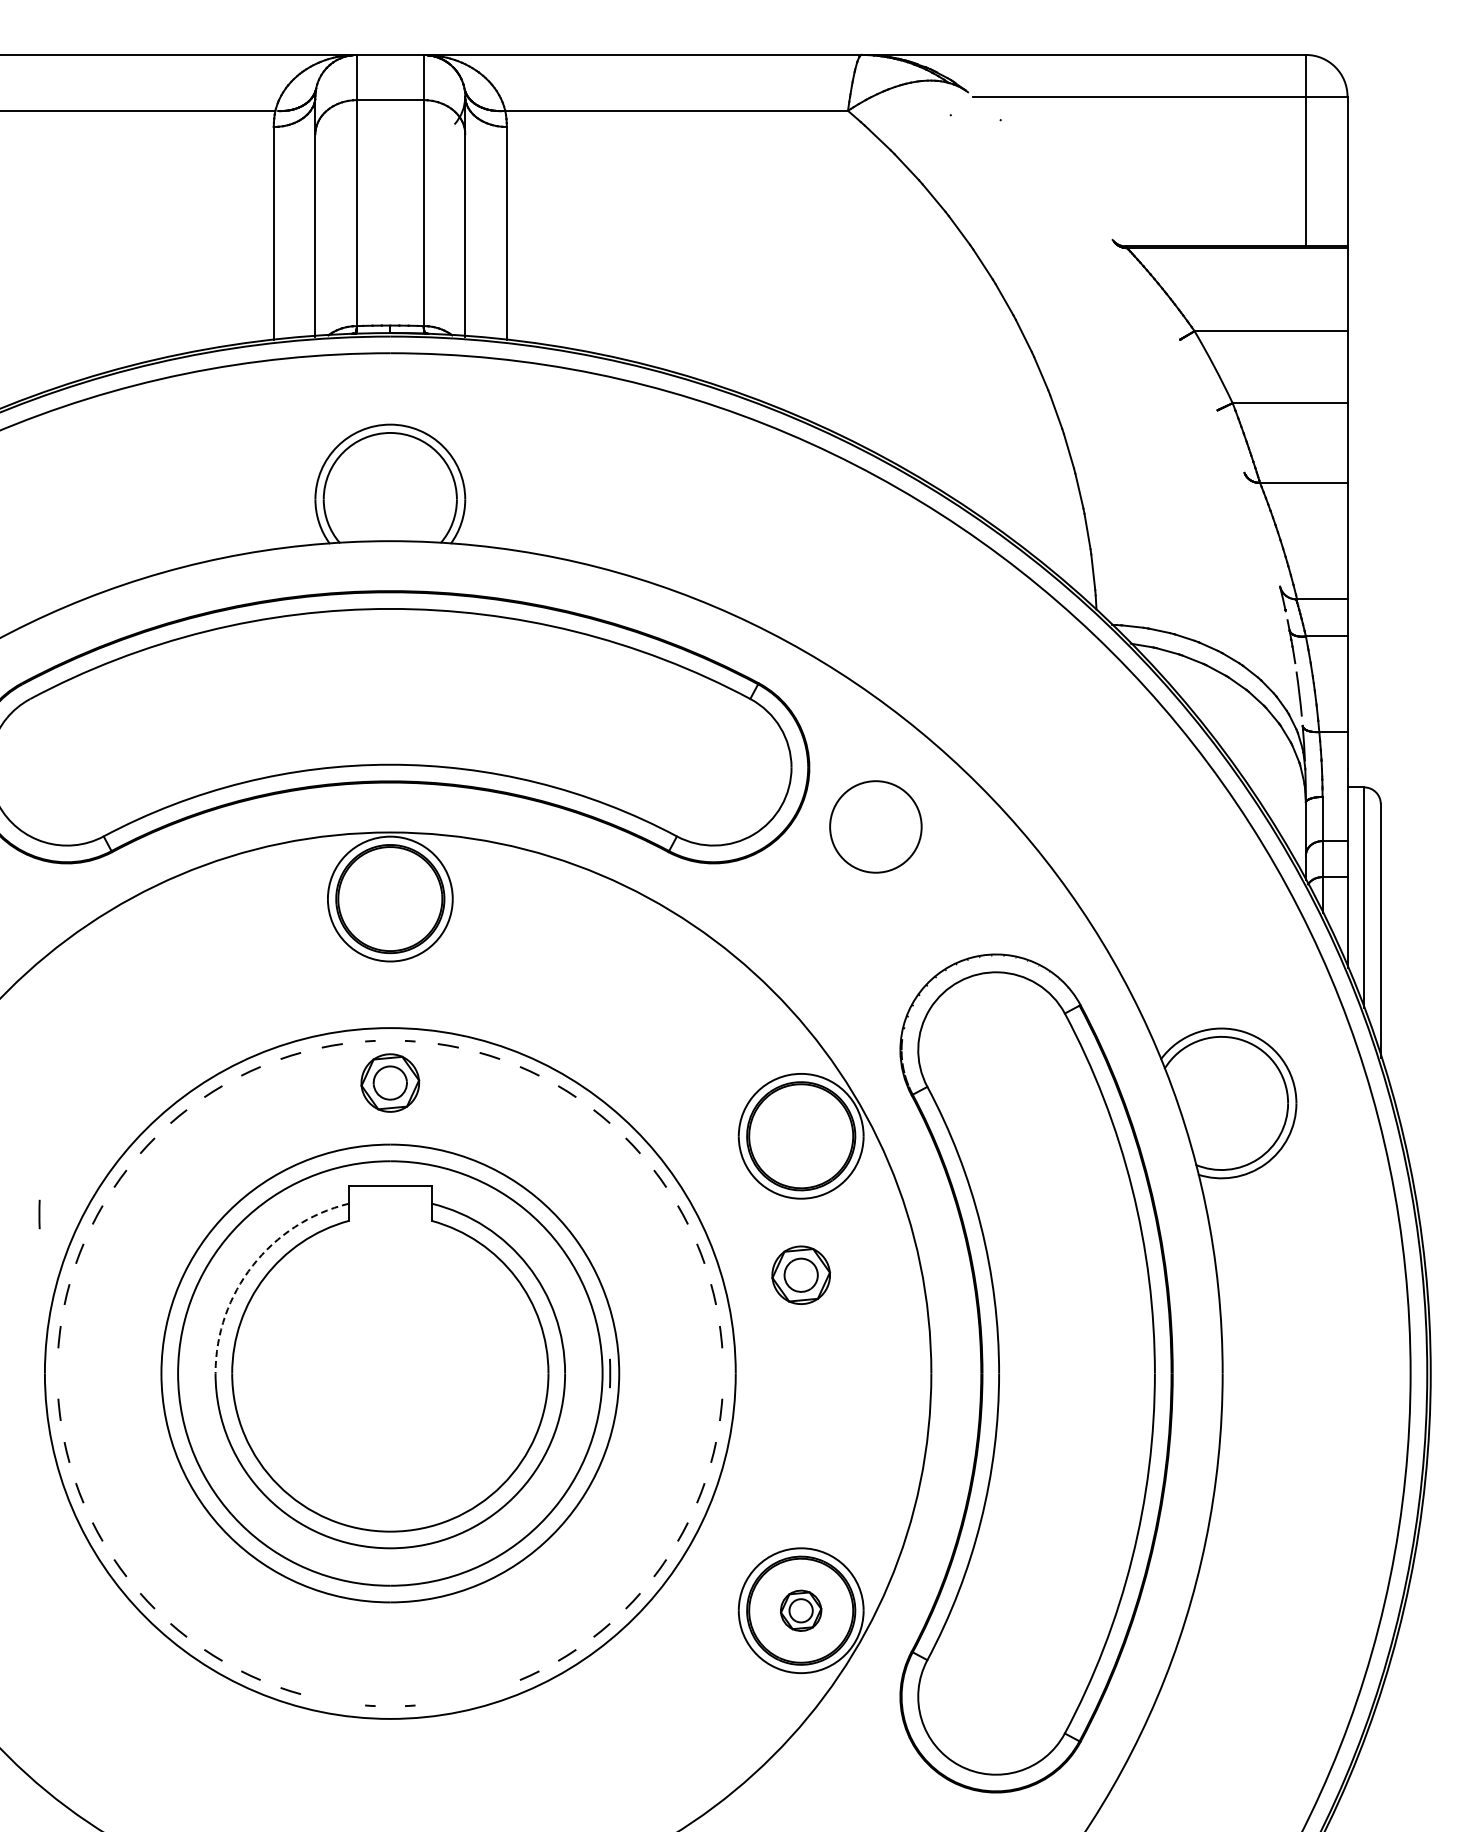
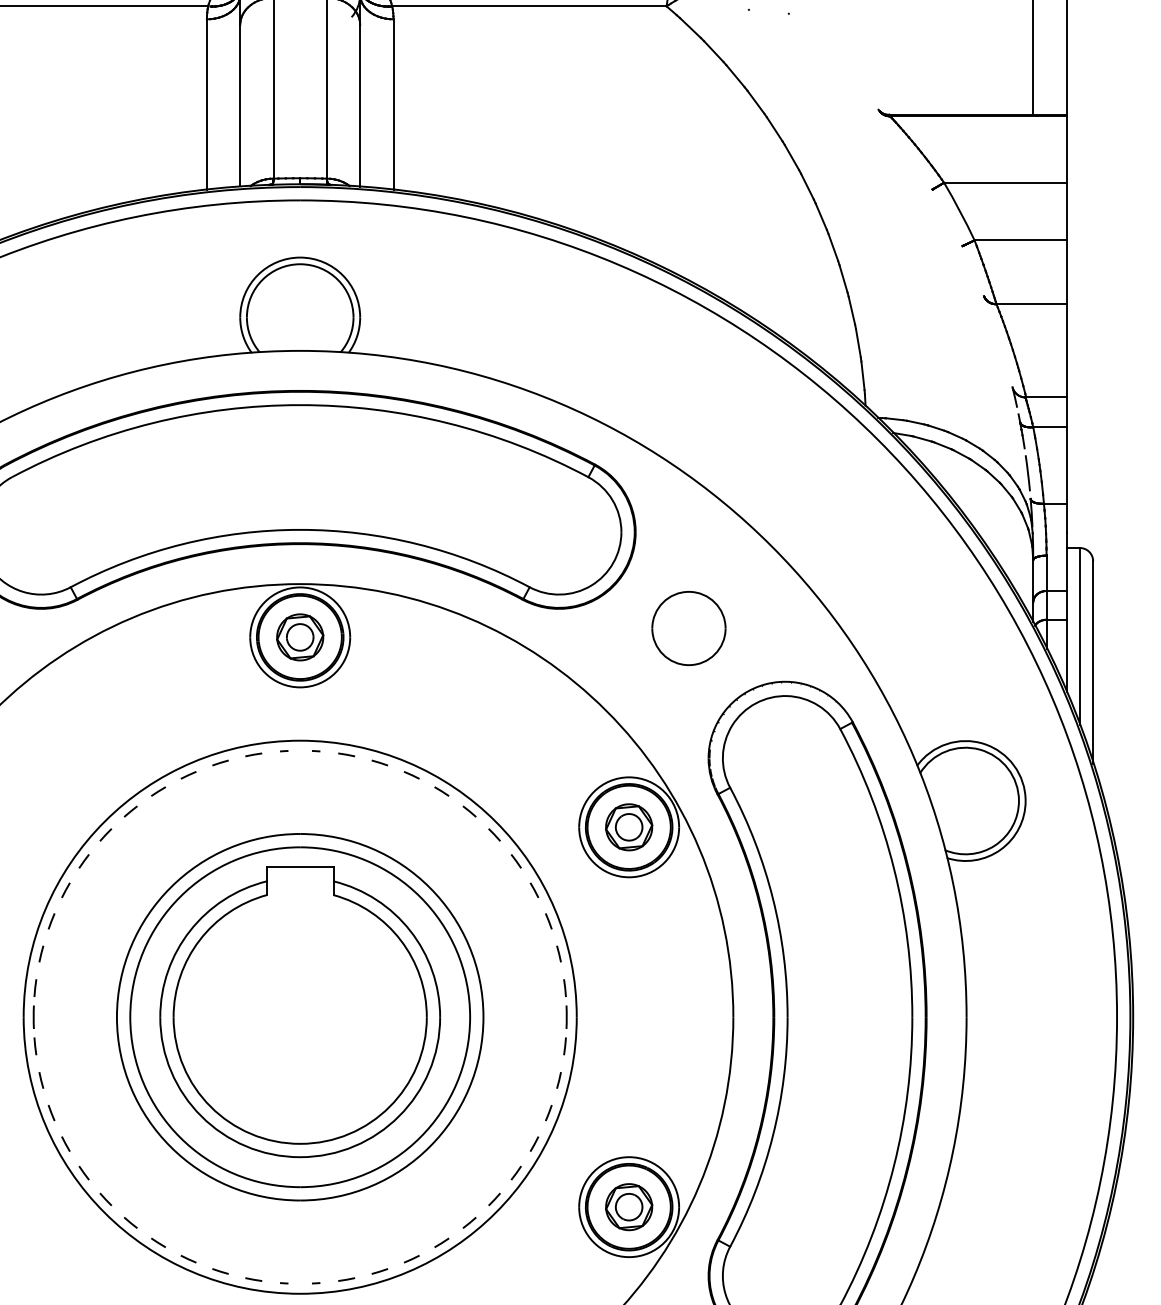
part: (875, 826) -> (688, 628), moved
part: (390, 1082) -> (300, 636), moved
line: (39, 1214) -> (33, 1017), moved
arc: (252, 1265) -> (189, 930), dashed -> solid
part: (801, 1274) -> (629, 826), moved
line: (610, 1373) -> (566, 1017), moved
part: (800, 1610) -> (628, 1206), size x1.43
line: (489, 1690) -> (379, 1271), added
line: (331, 1700) -> (253, 1279), added
line: (447, 1700) -> (345, 1279), added

